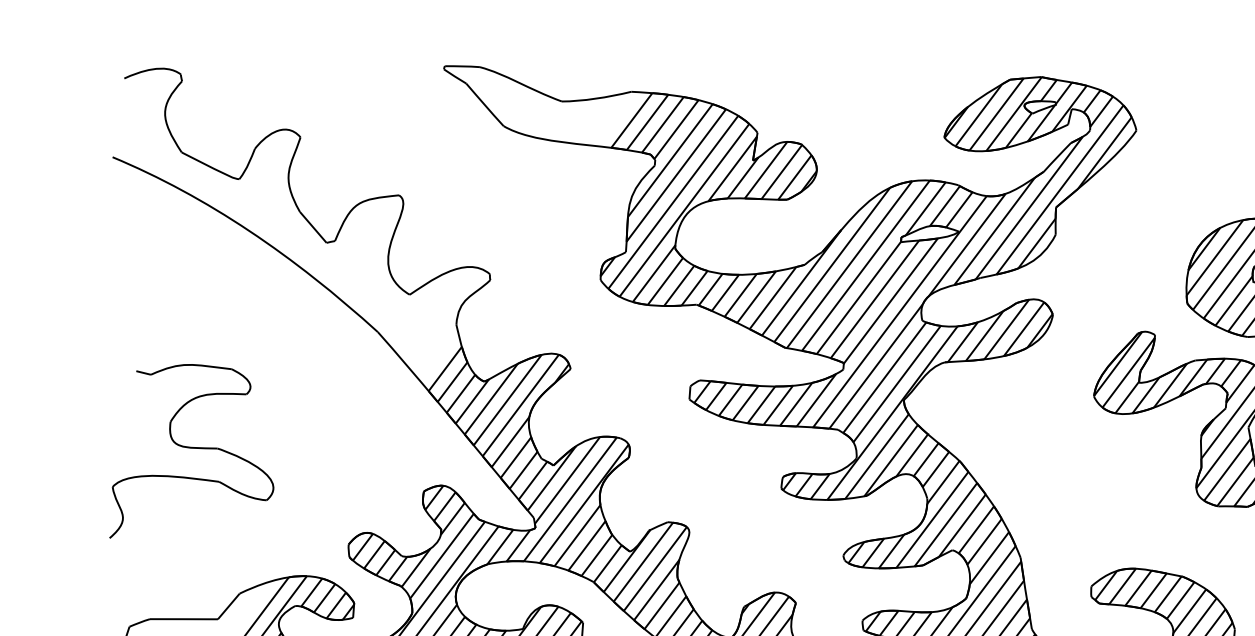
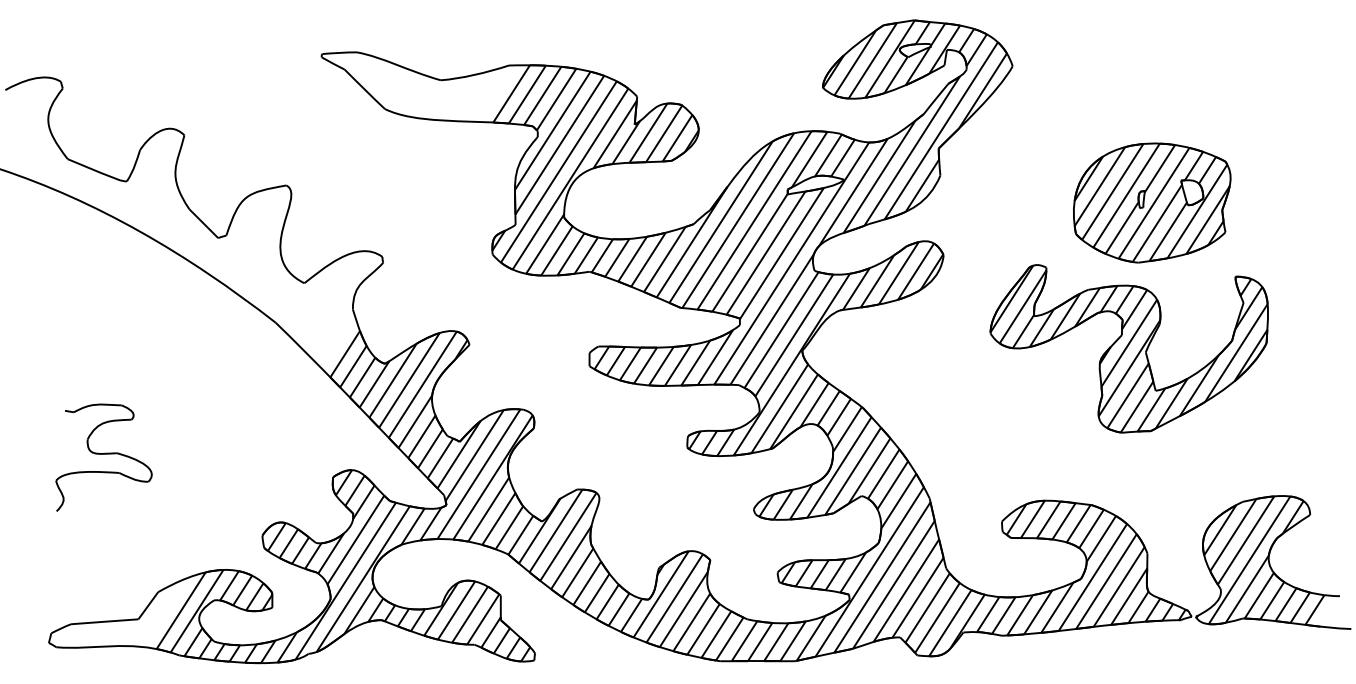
part: (195, 454) -> (103, 457), size x0.6

